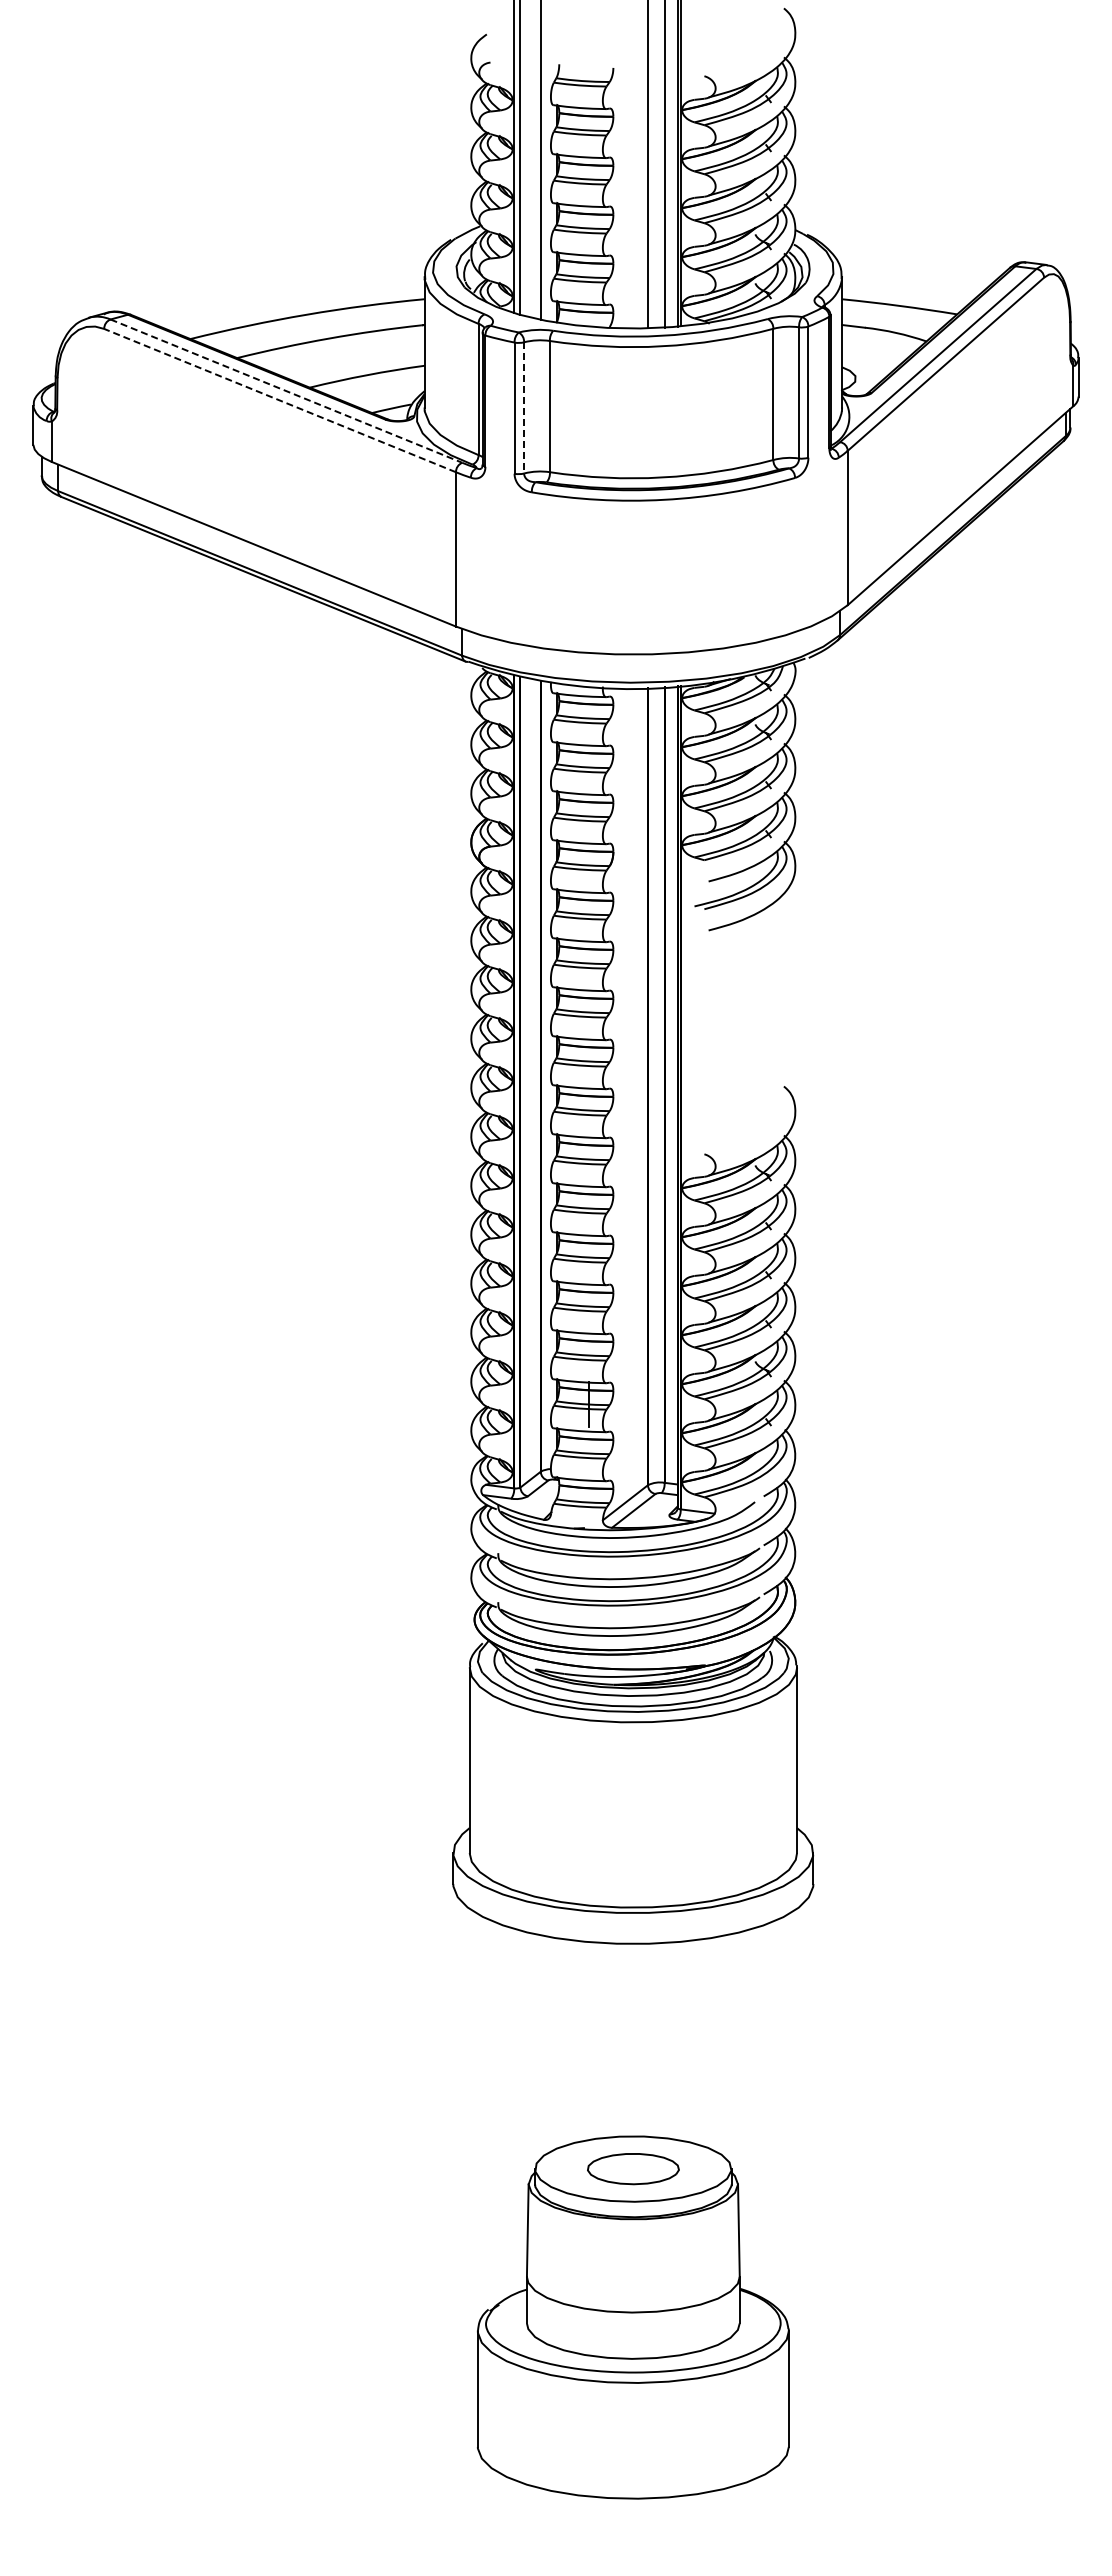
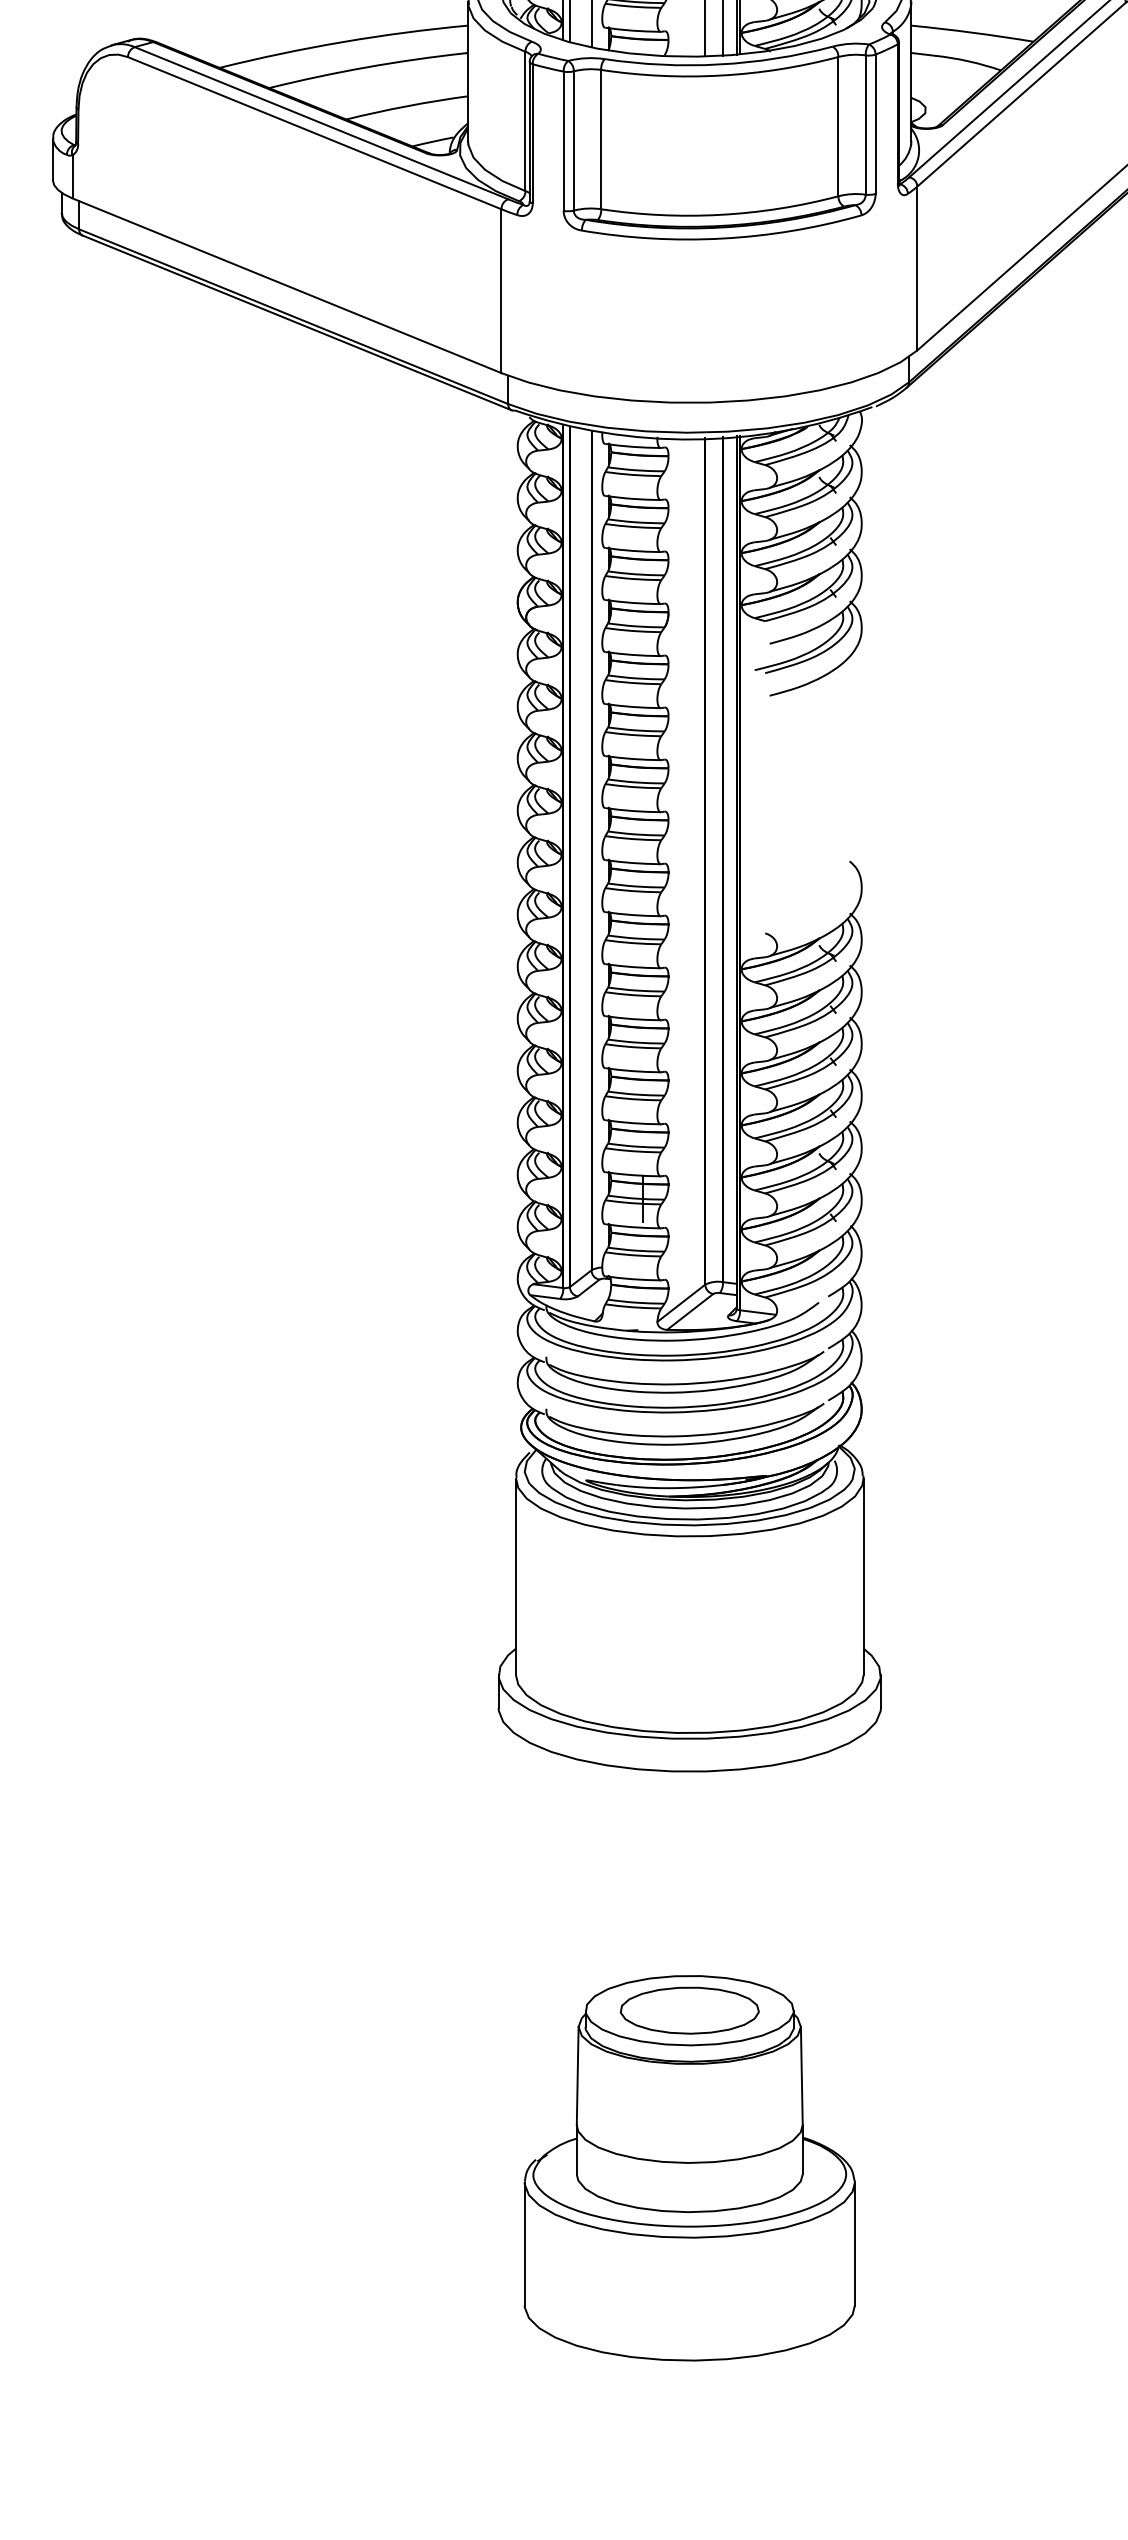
line: (286, 391) -> (321, 123), dashed -> solid
line: (280, 400) -> (315, 133), dashed -> solid
line: (524, 407) -> (574, 140), dashed -> solid
part: (633, 2168) -> (689, 2010), size x1.43

